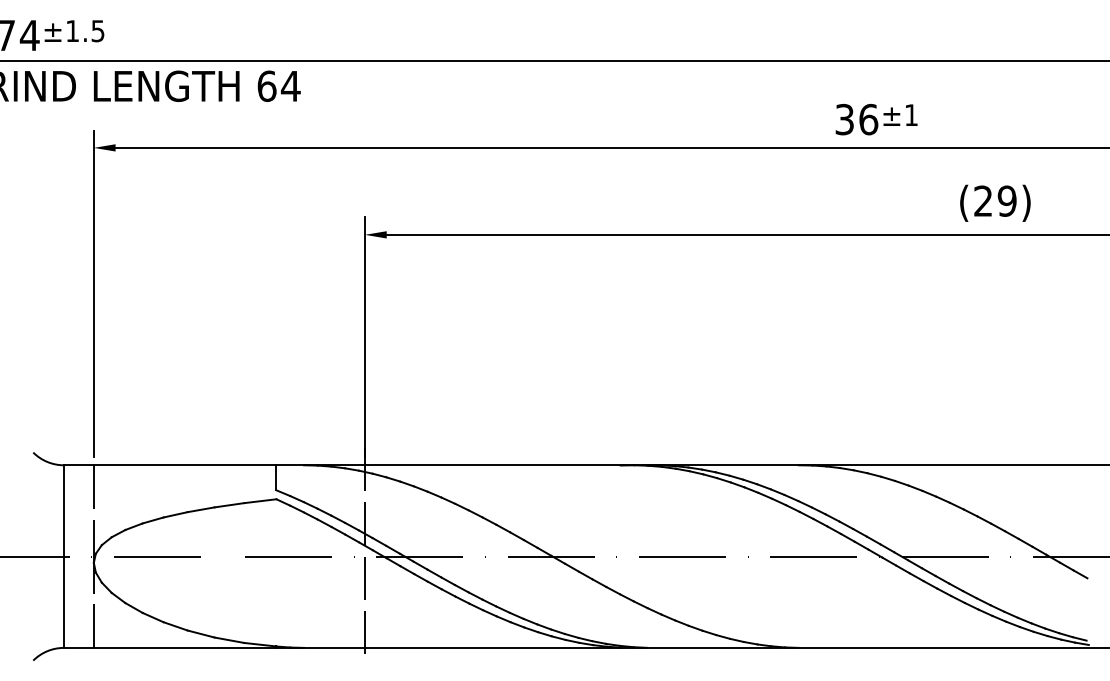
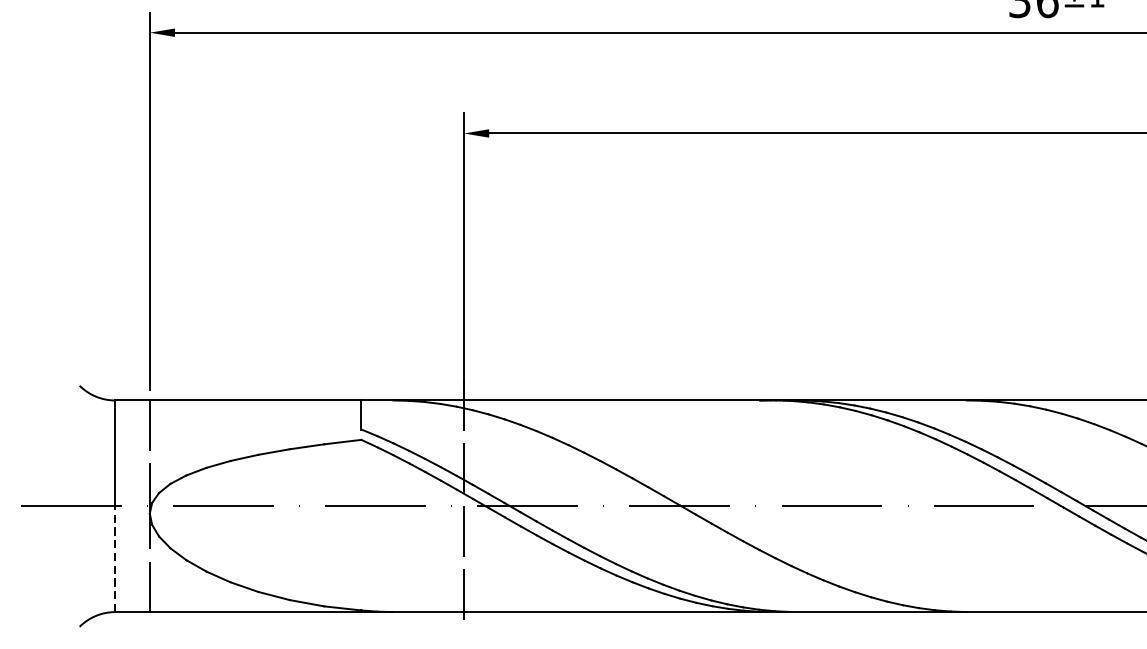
line: (64, 602) -> (115, 559), solid -> dashed

